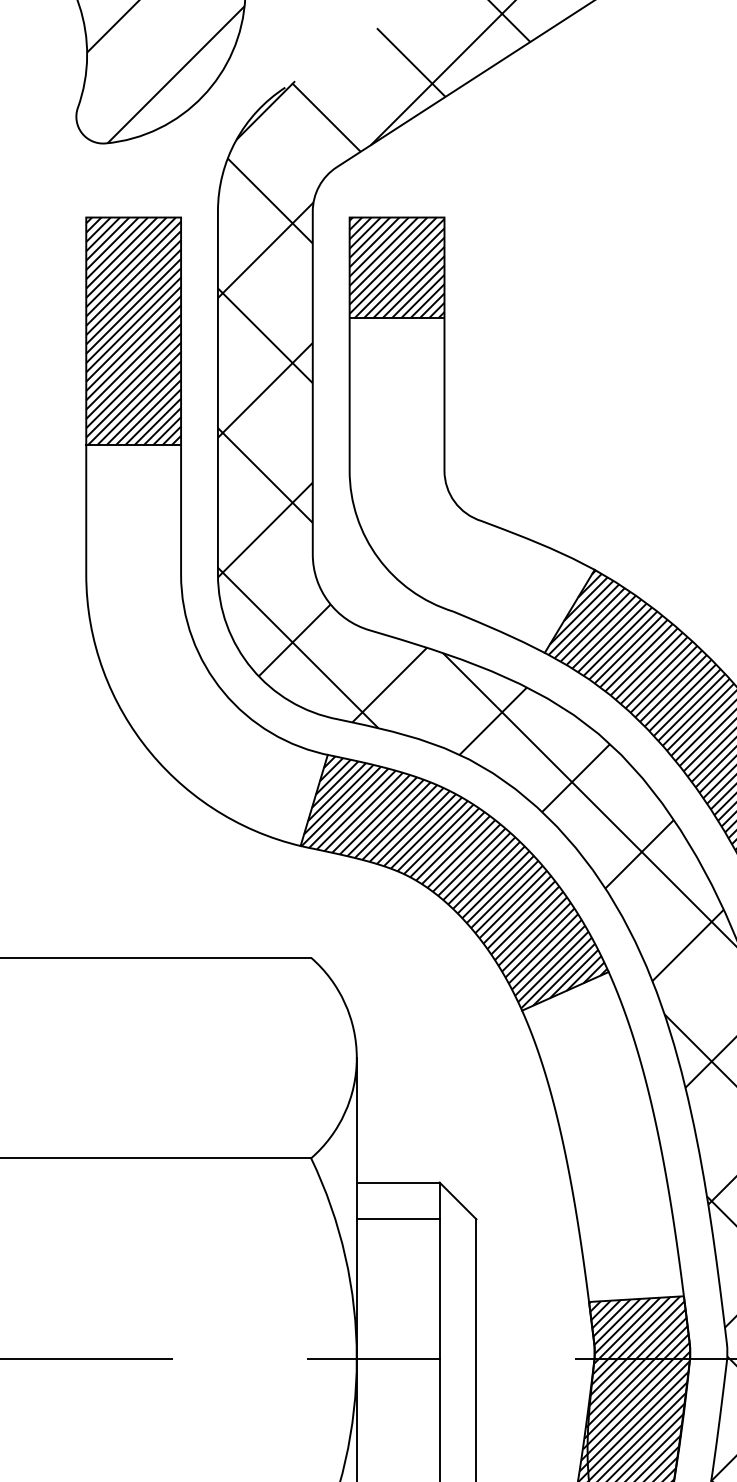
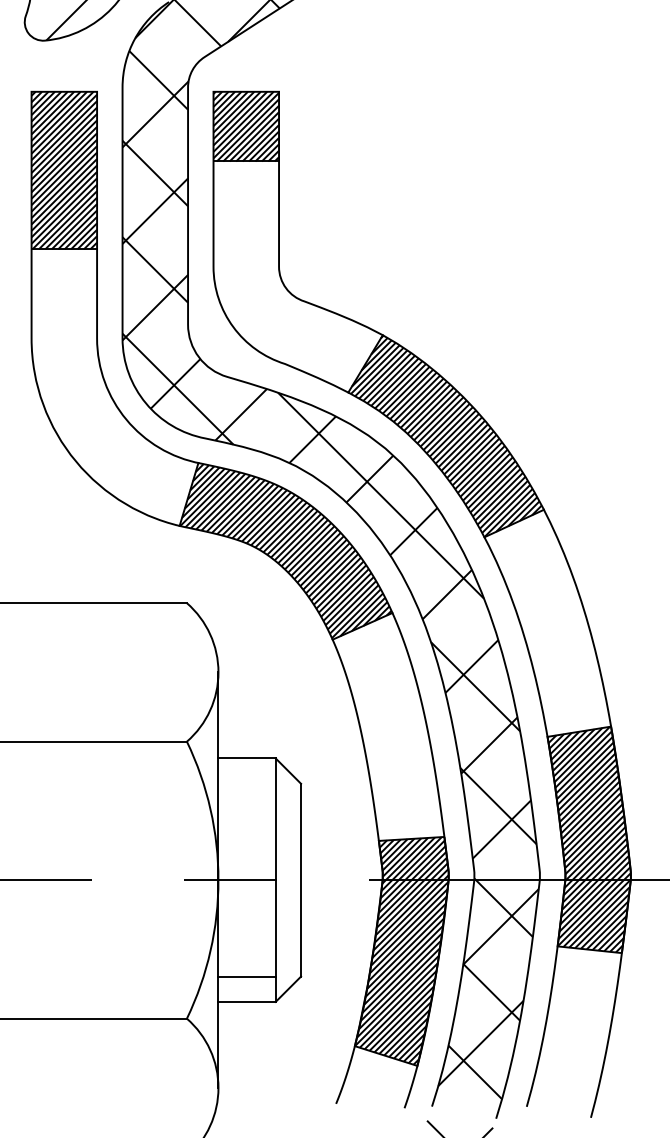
line: (397, 1218) -> (246, 783), removed

